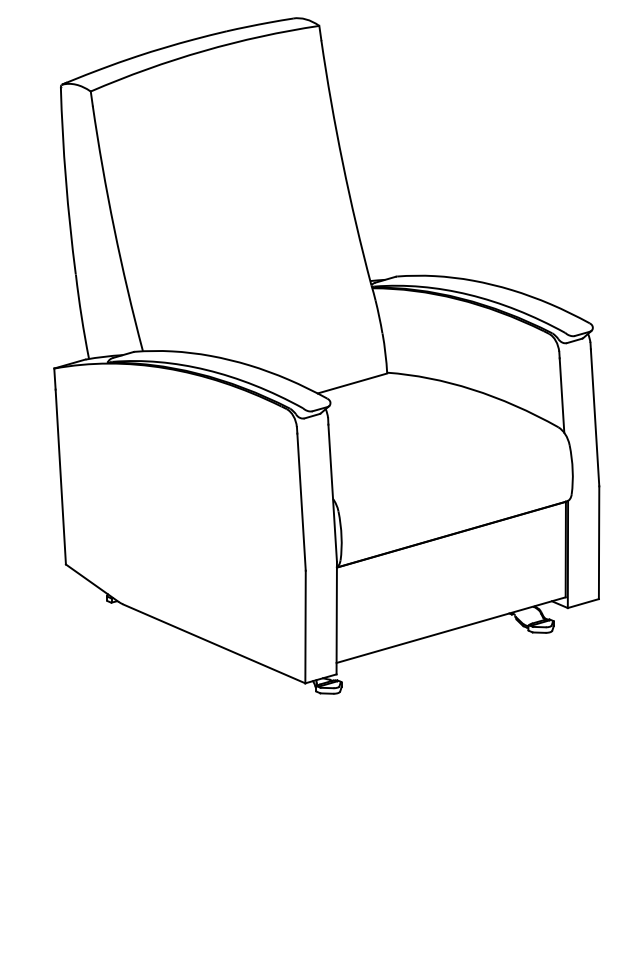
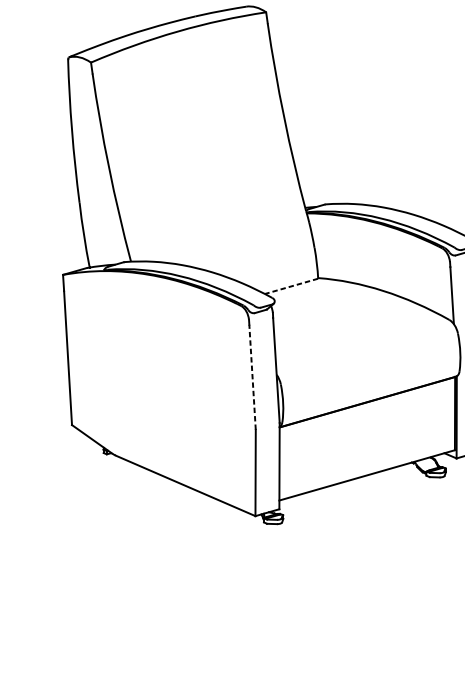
line: (351, 383) -> (290, 286), solid -> dashed
line: (301, 502) -> (252, 377), solid -> dashed

